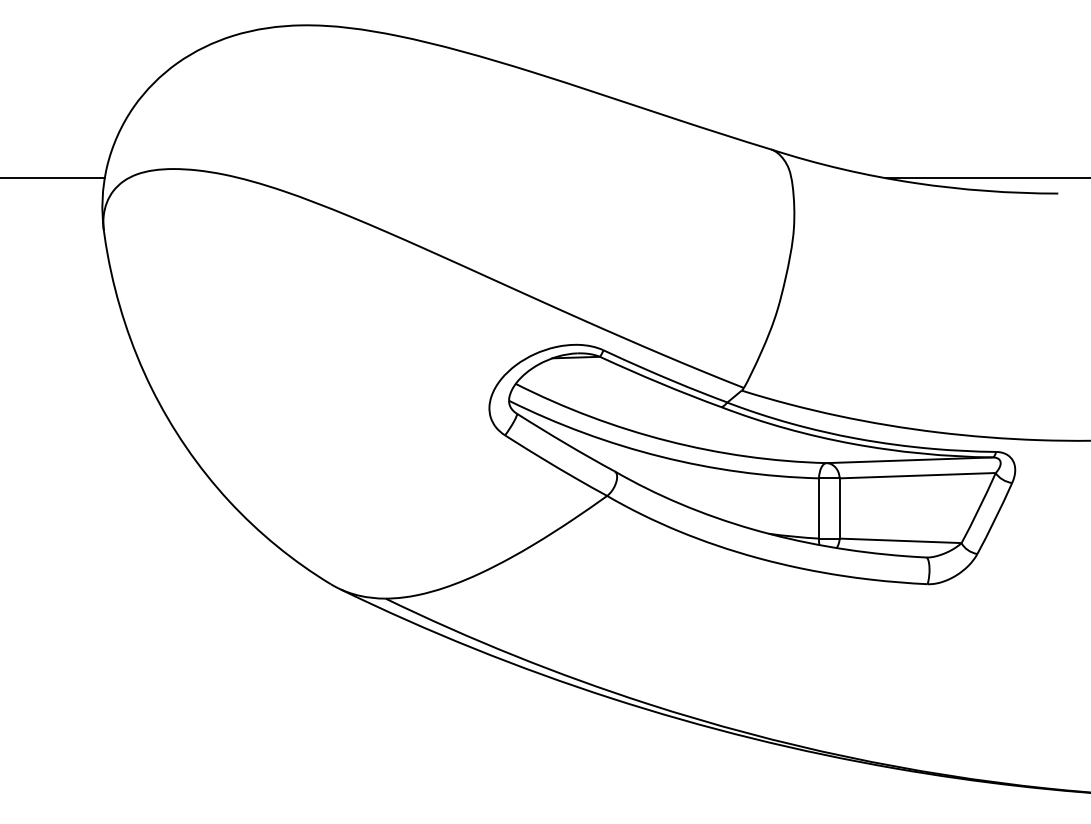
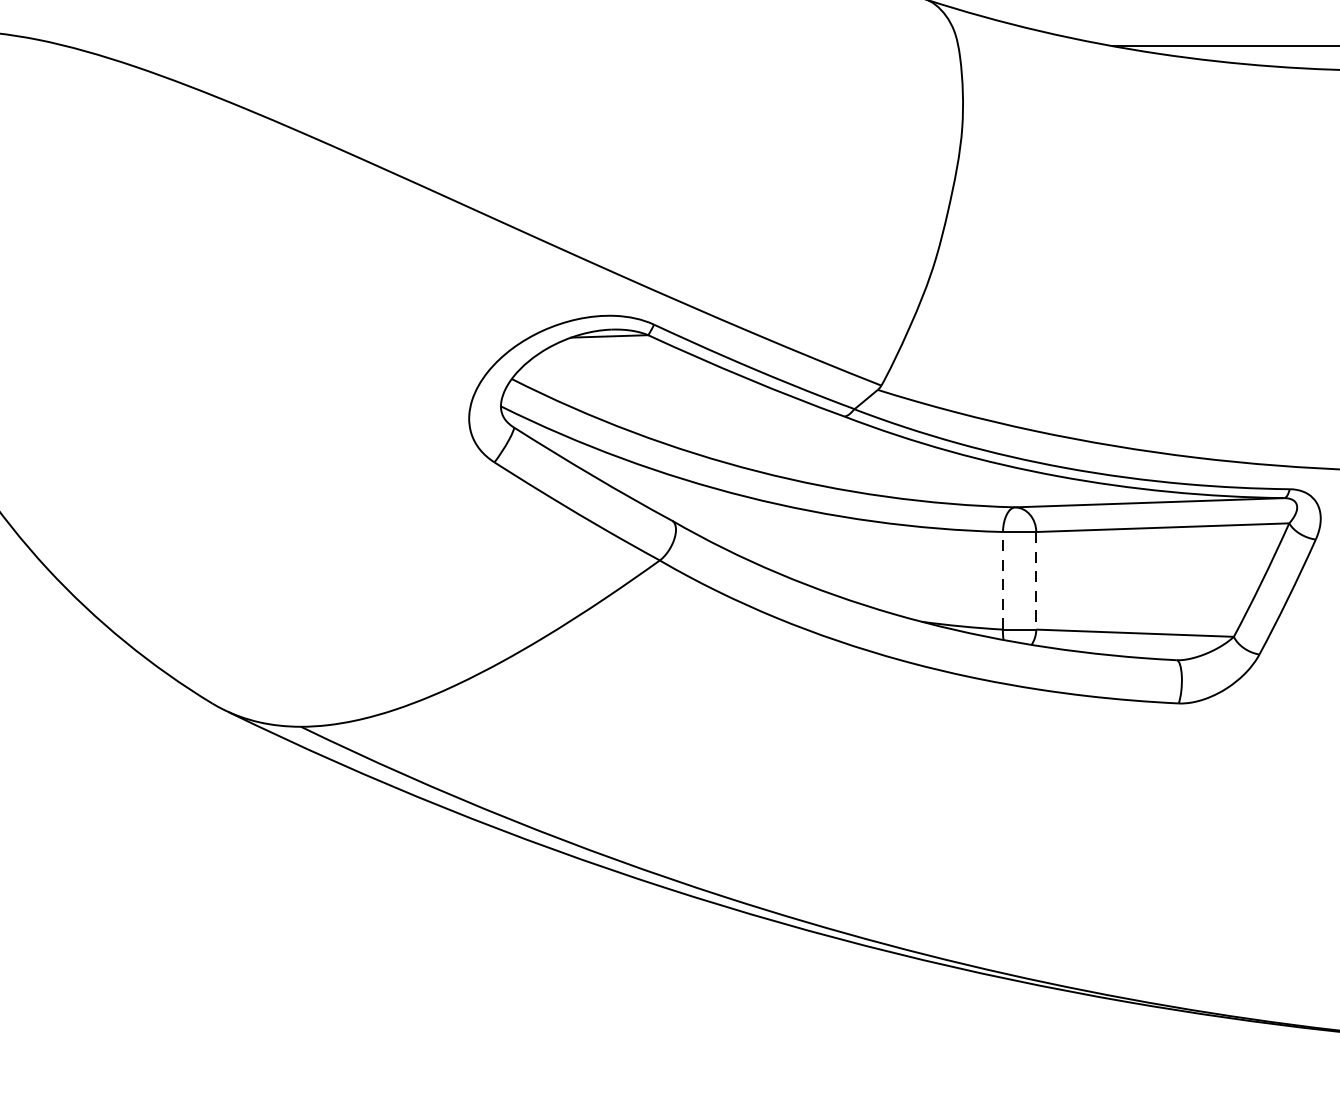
line: (819, 507) -> (1003, 579), solid -> dashed
line: (839, 508) -> (1036, 580), solid -> dashed

